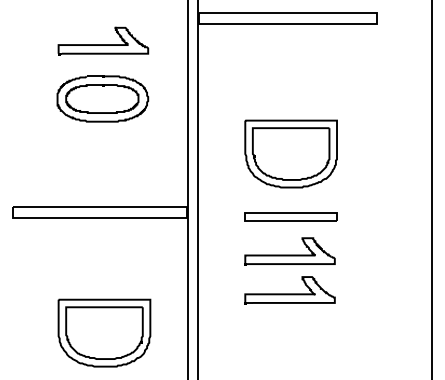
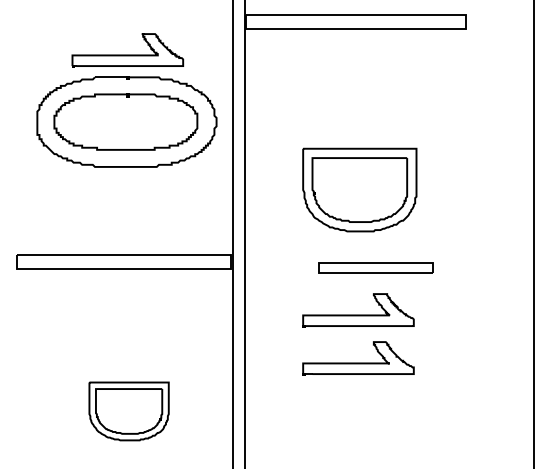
part: (103, 98) -> (127, 121), size x1.6
part: (290, 216) -> (375, 267), moved
part: (103, 333) -> (128, 411), size x0.7

